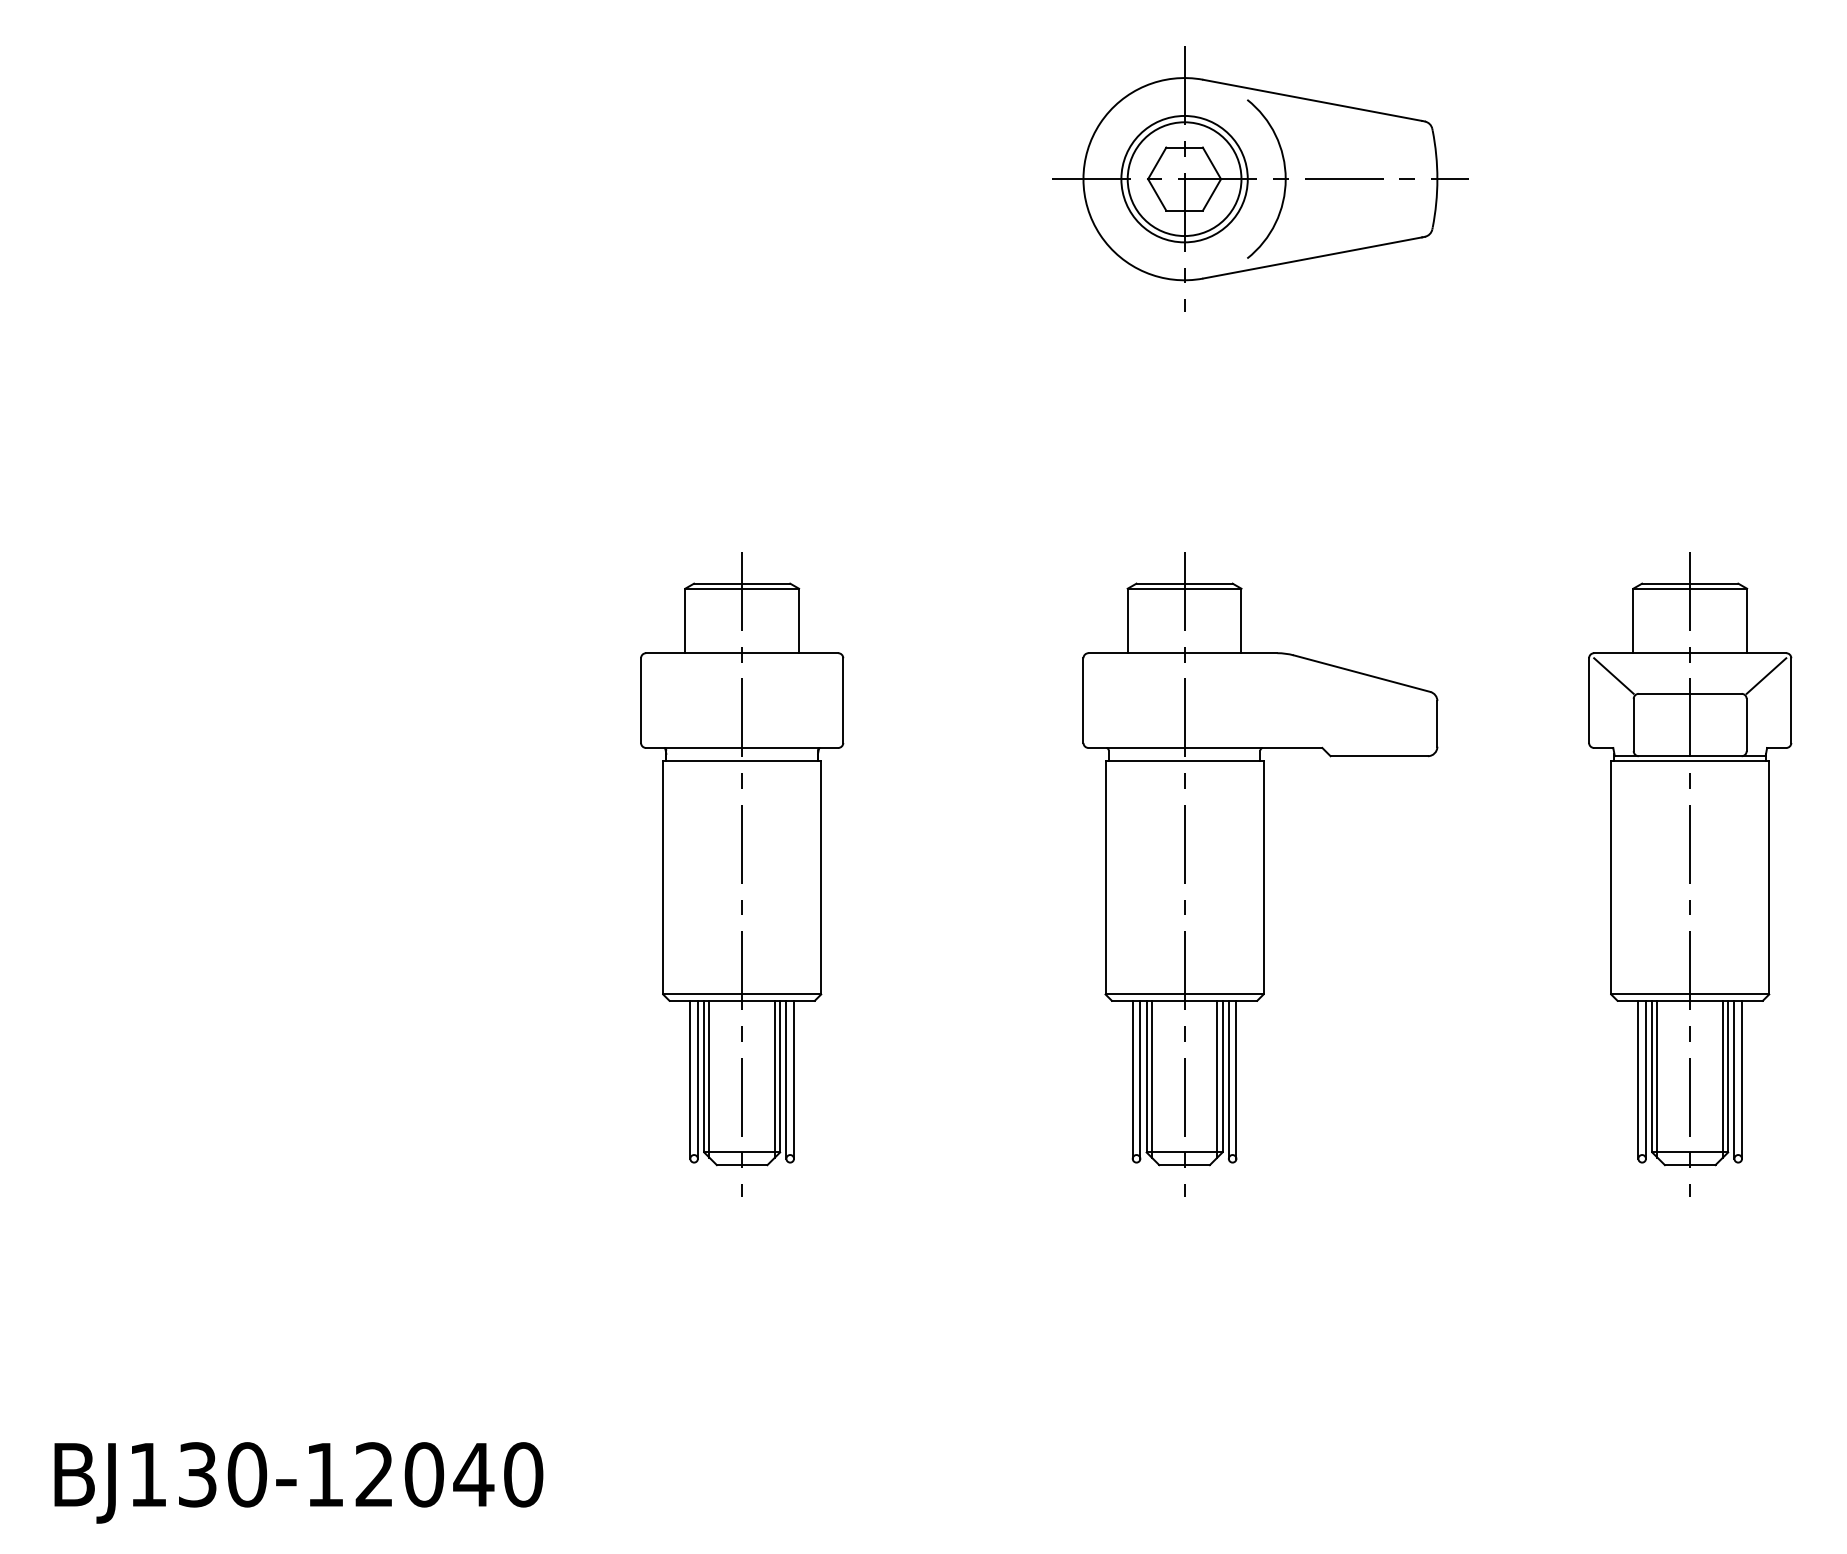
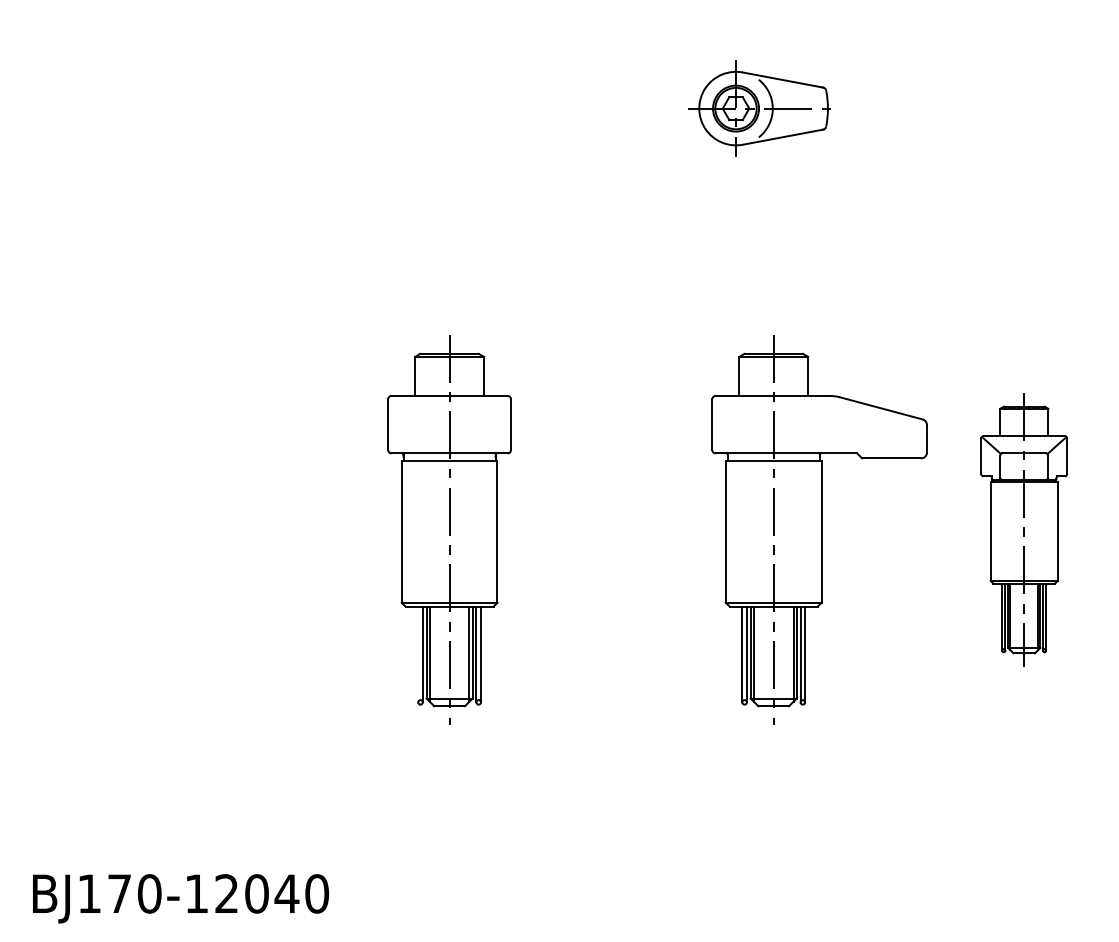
part: (1260, 178) -> (763, 108), size x0.6
part: (1260, 873) -> (819, 529), moved
part: (1690, 873) -> (1024, 529), size x0.7
line: (690, 1079) -> (418, 654), removed
text: (197, 1474) -> (119, 893), BJ130-12040 -> BJ170-12040

